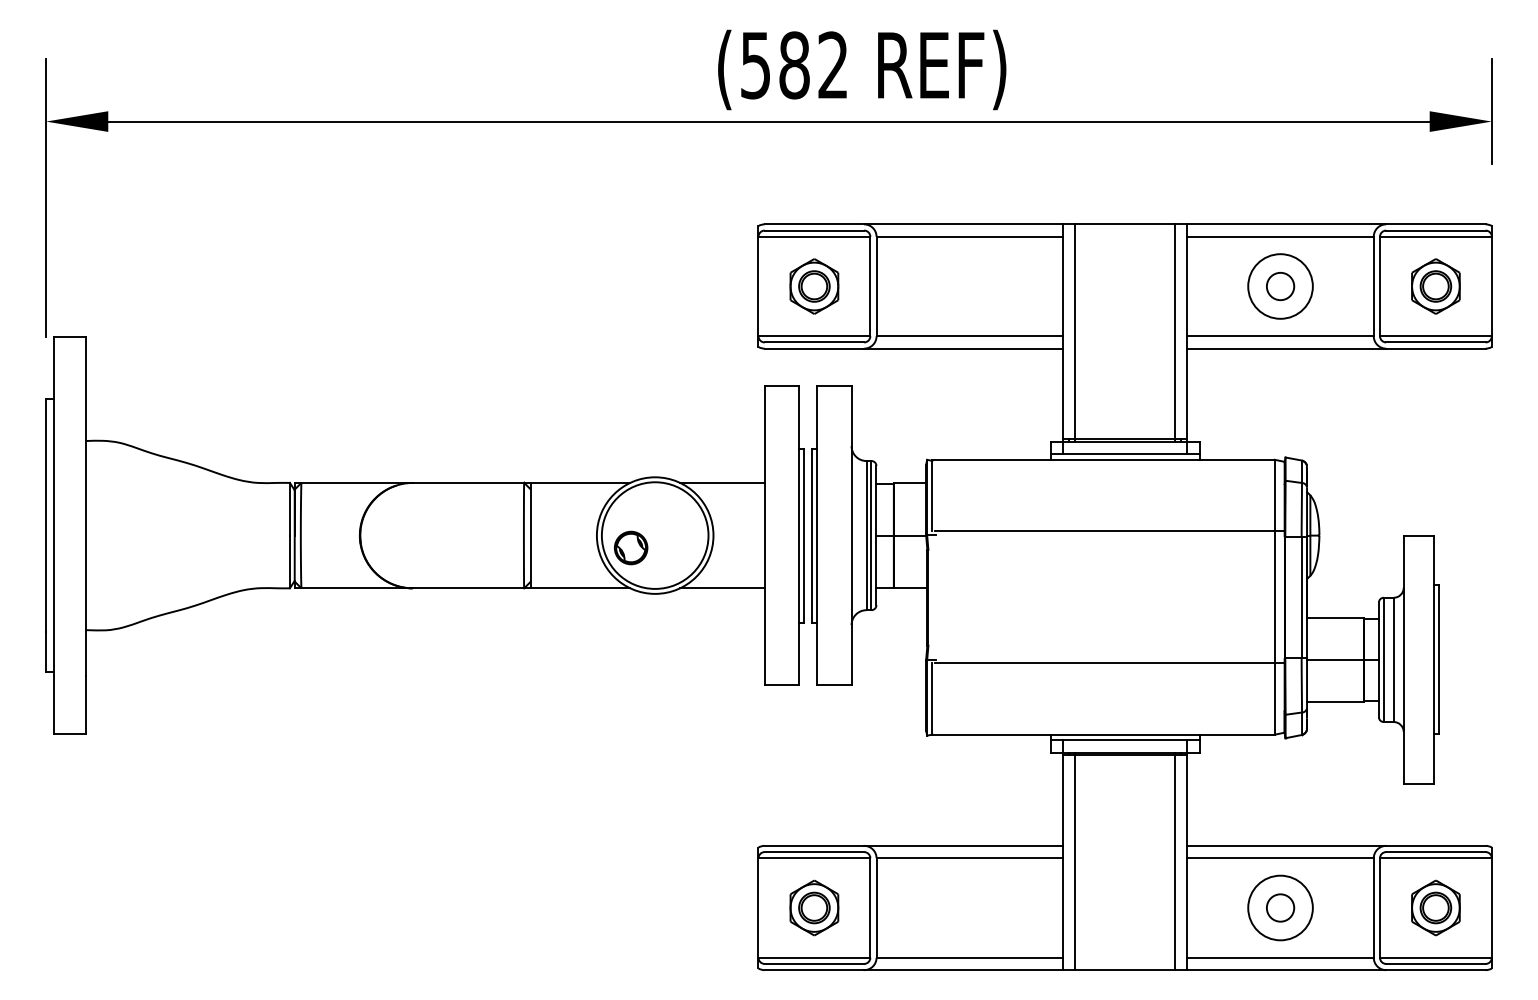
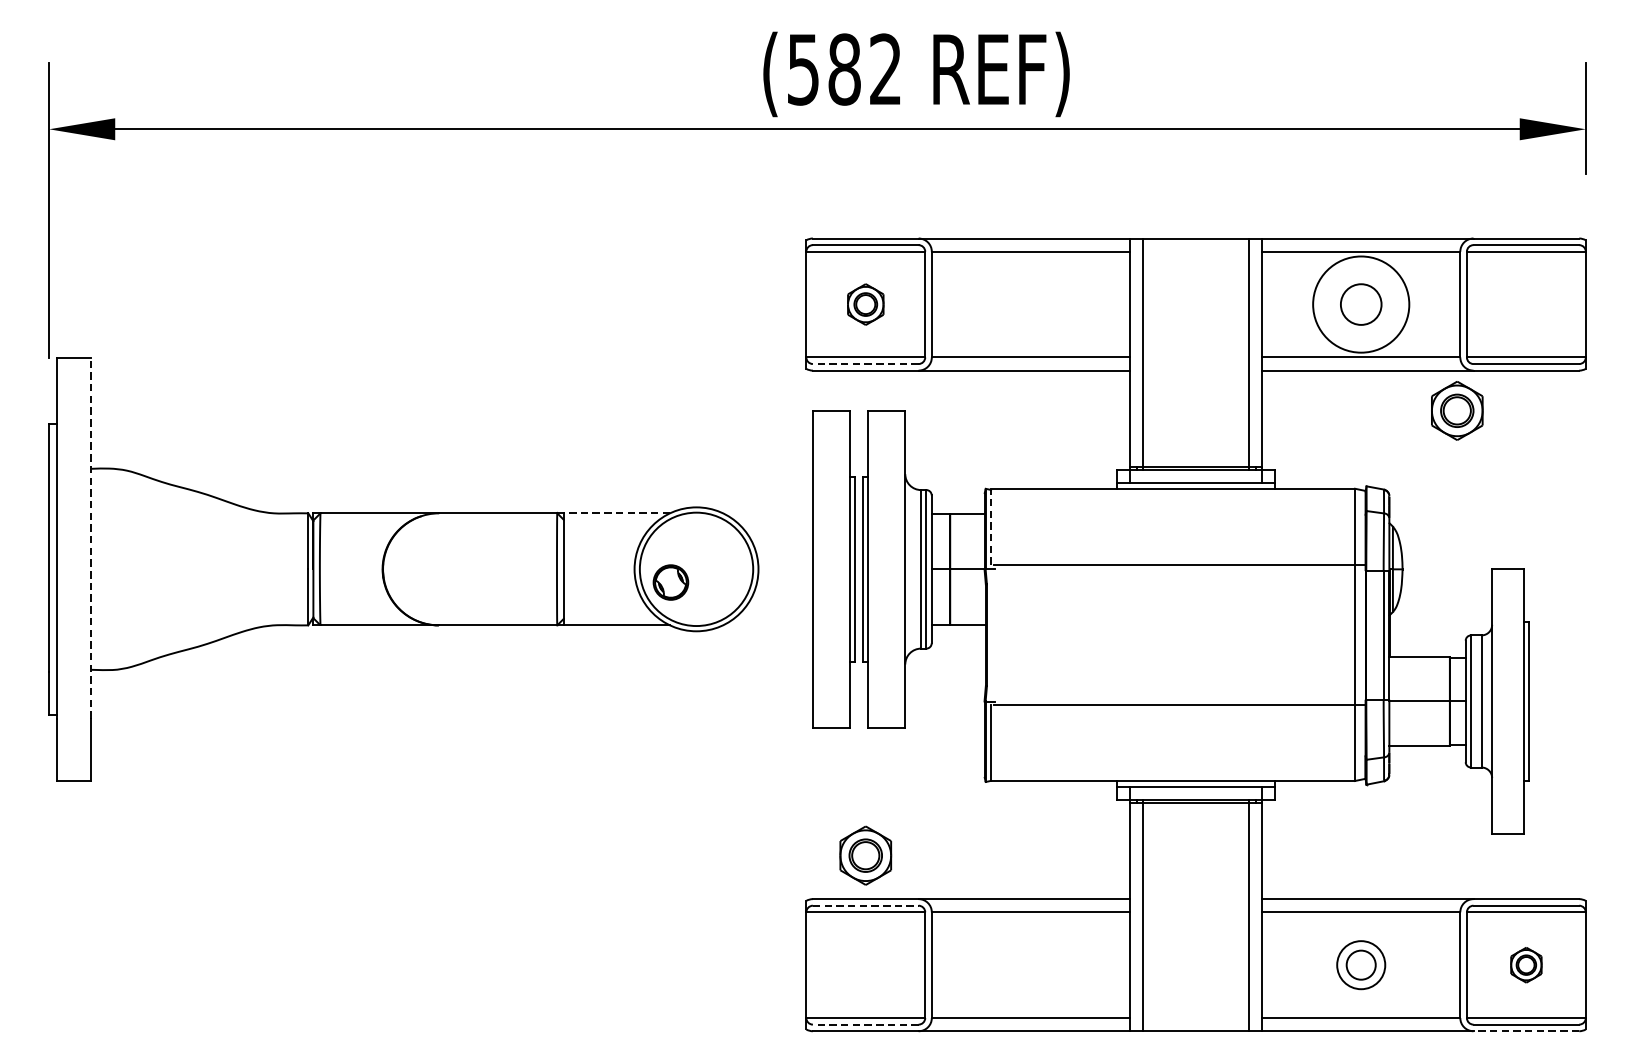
part: (814, 286) -> (865, 304), size x0.7
circle: (1280, 286) -> (1361, 304), size x1.4
circle: (1280, 286) -> (1361, 304), size x1.4
part: (1435, 286) -> (1456, 410), moved
line: (814, 342) -> (865, 364), solid -> dashed
line: (580, 482) -> (617, 512), solid -> dashed
line: (722, 482) -> (768, 512), removed
line: (932, 495) -> (991, 526), solid -> dashed
line: (85, 506) -> (91, 538), solid -> dashed
line: (722, 588) -> (768, 625), removed
line: (814, 852) -> (865, 906), solid -> dashed
part: (814, 907) -> (865, 855), moved
circle: (1280, 907) -> (1361, 964), size x0.7
part: (1435, 907) -> (1525, 964), size x0.6
line: (814, 963) -> (865, 1024), solid -> dashed
line: (1435, 970) -> (1525, 1031), solid -> dashed

